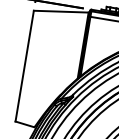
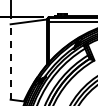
line: (24, 65) -> (10, 61), solid -> dashed

